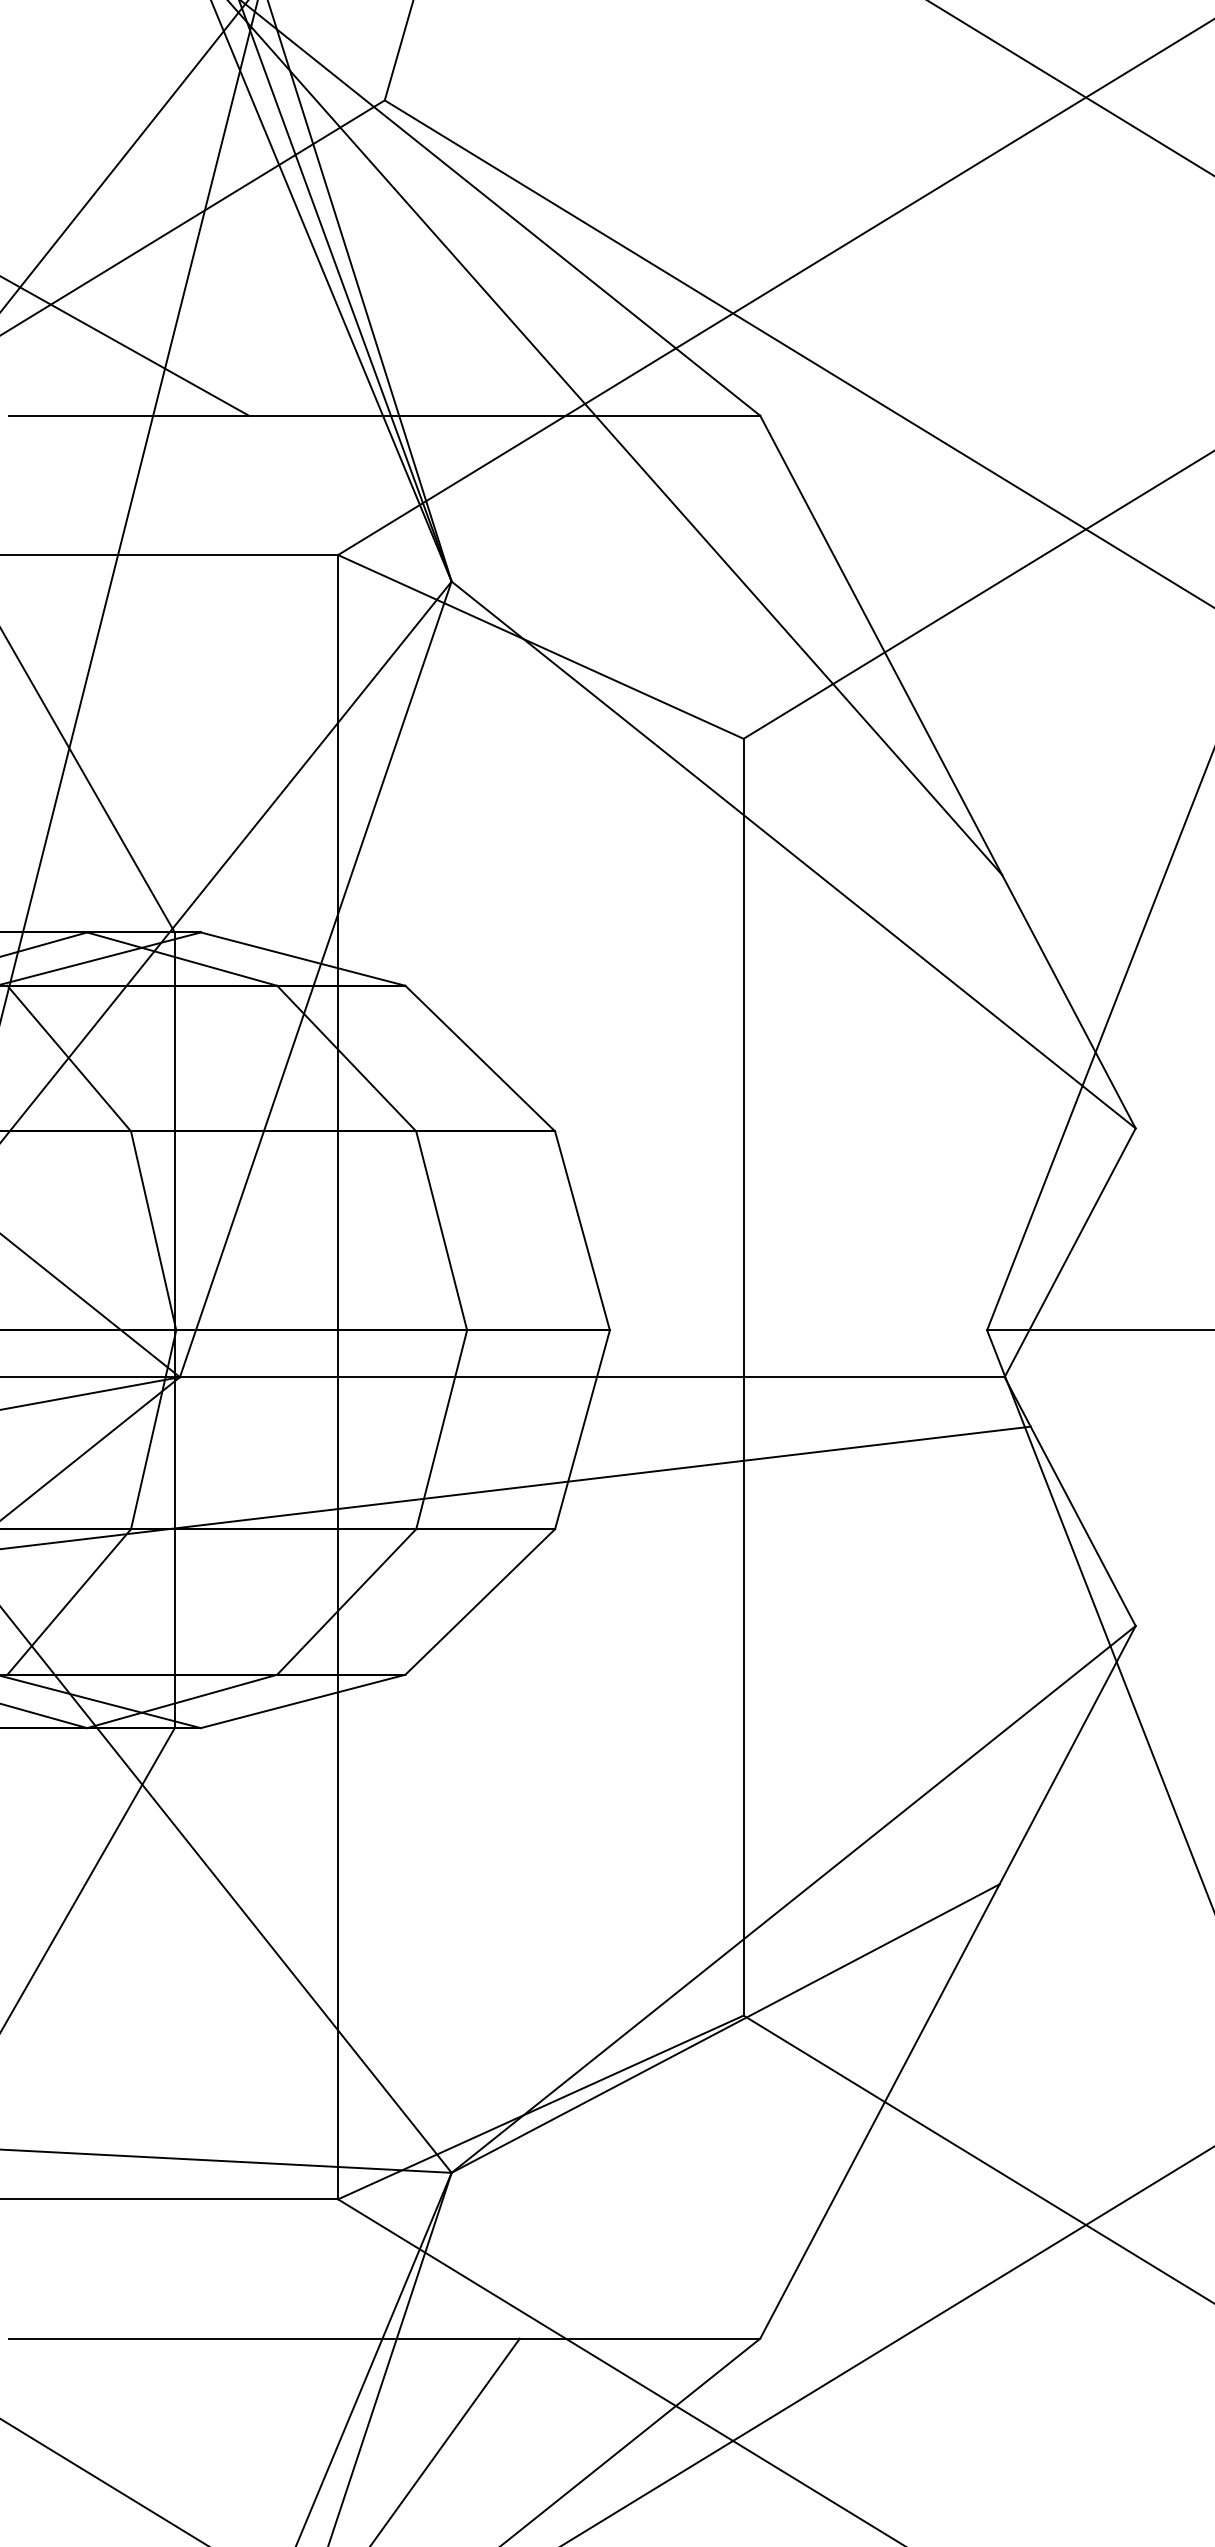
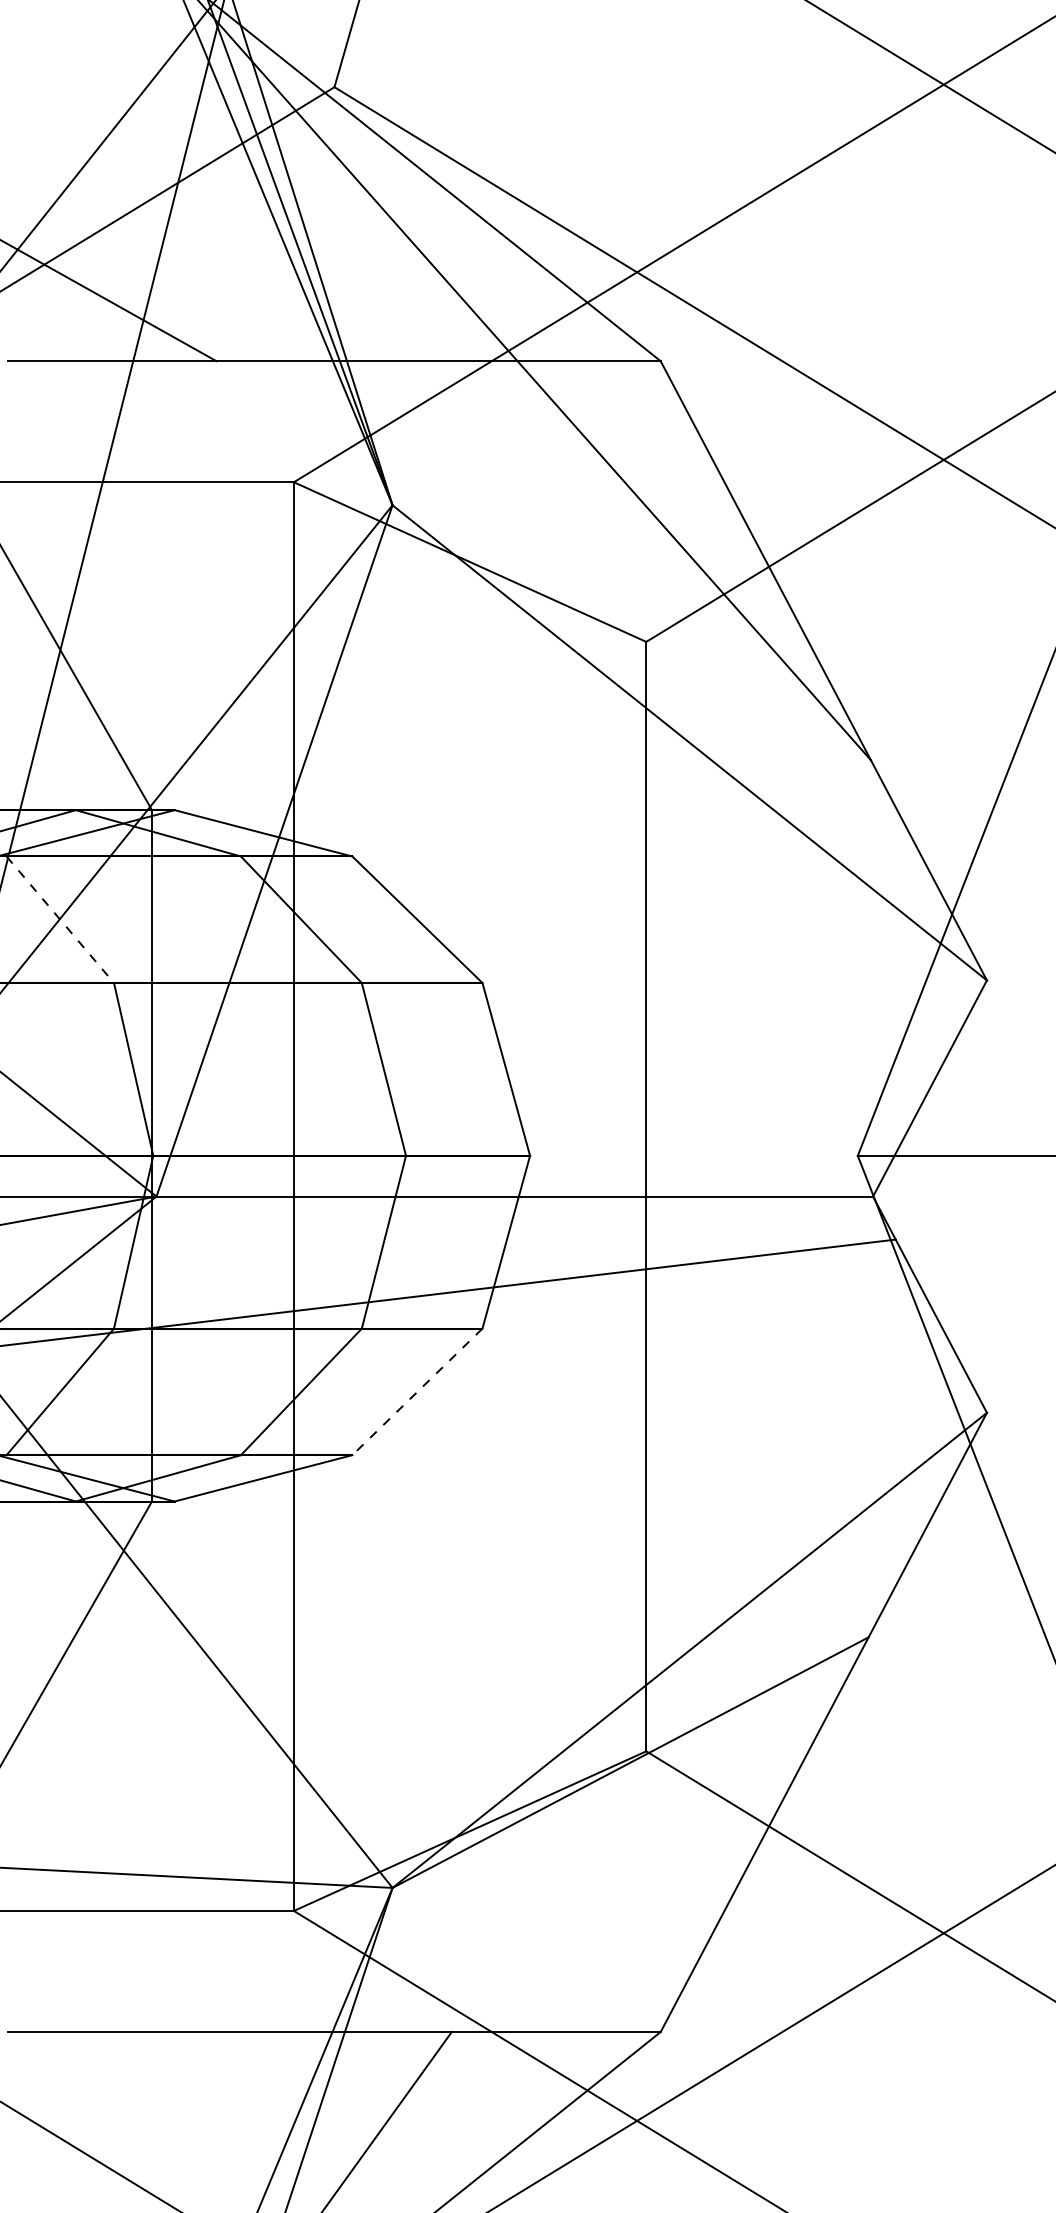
line: (69, 1058) -> (60, 919), solid -> dashed
line: (479, 1602) -> (416, 1392), solid -> dashed

